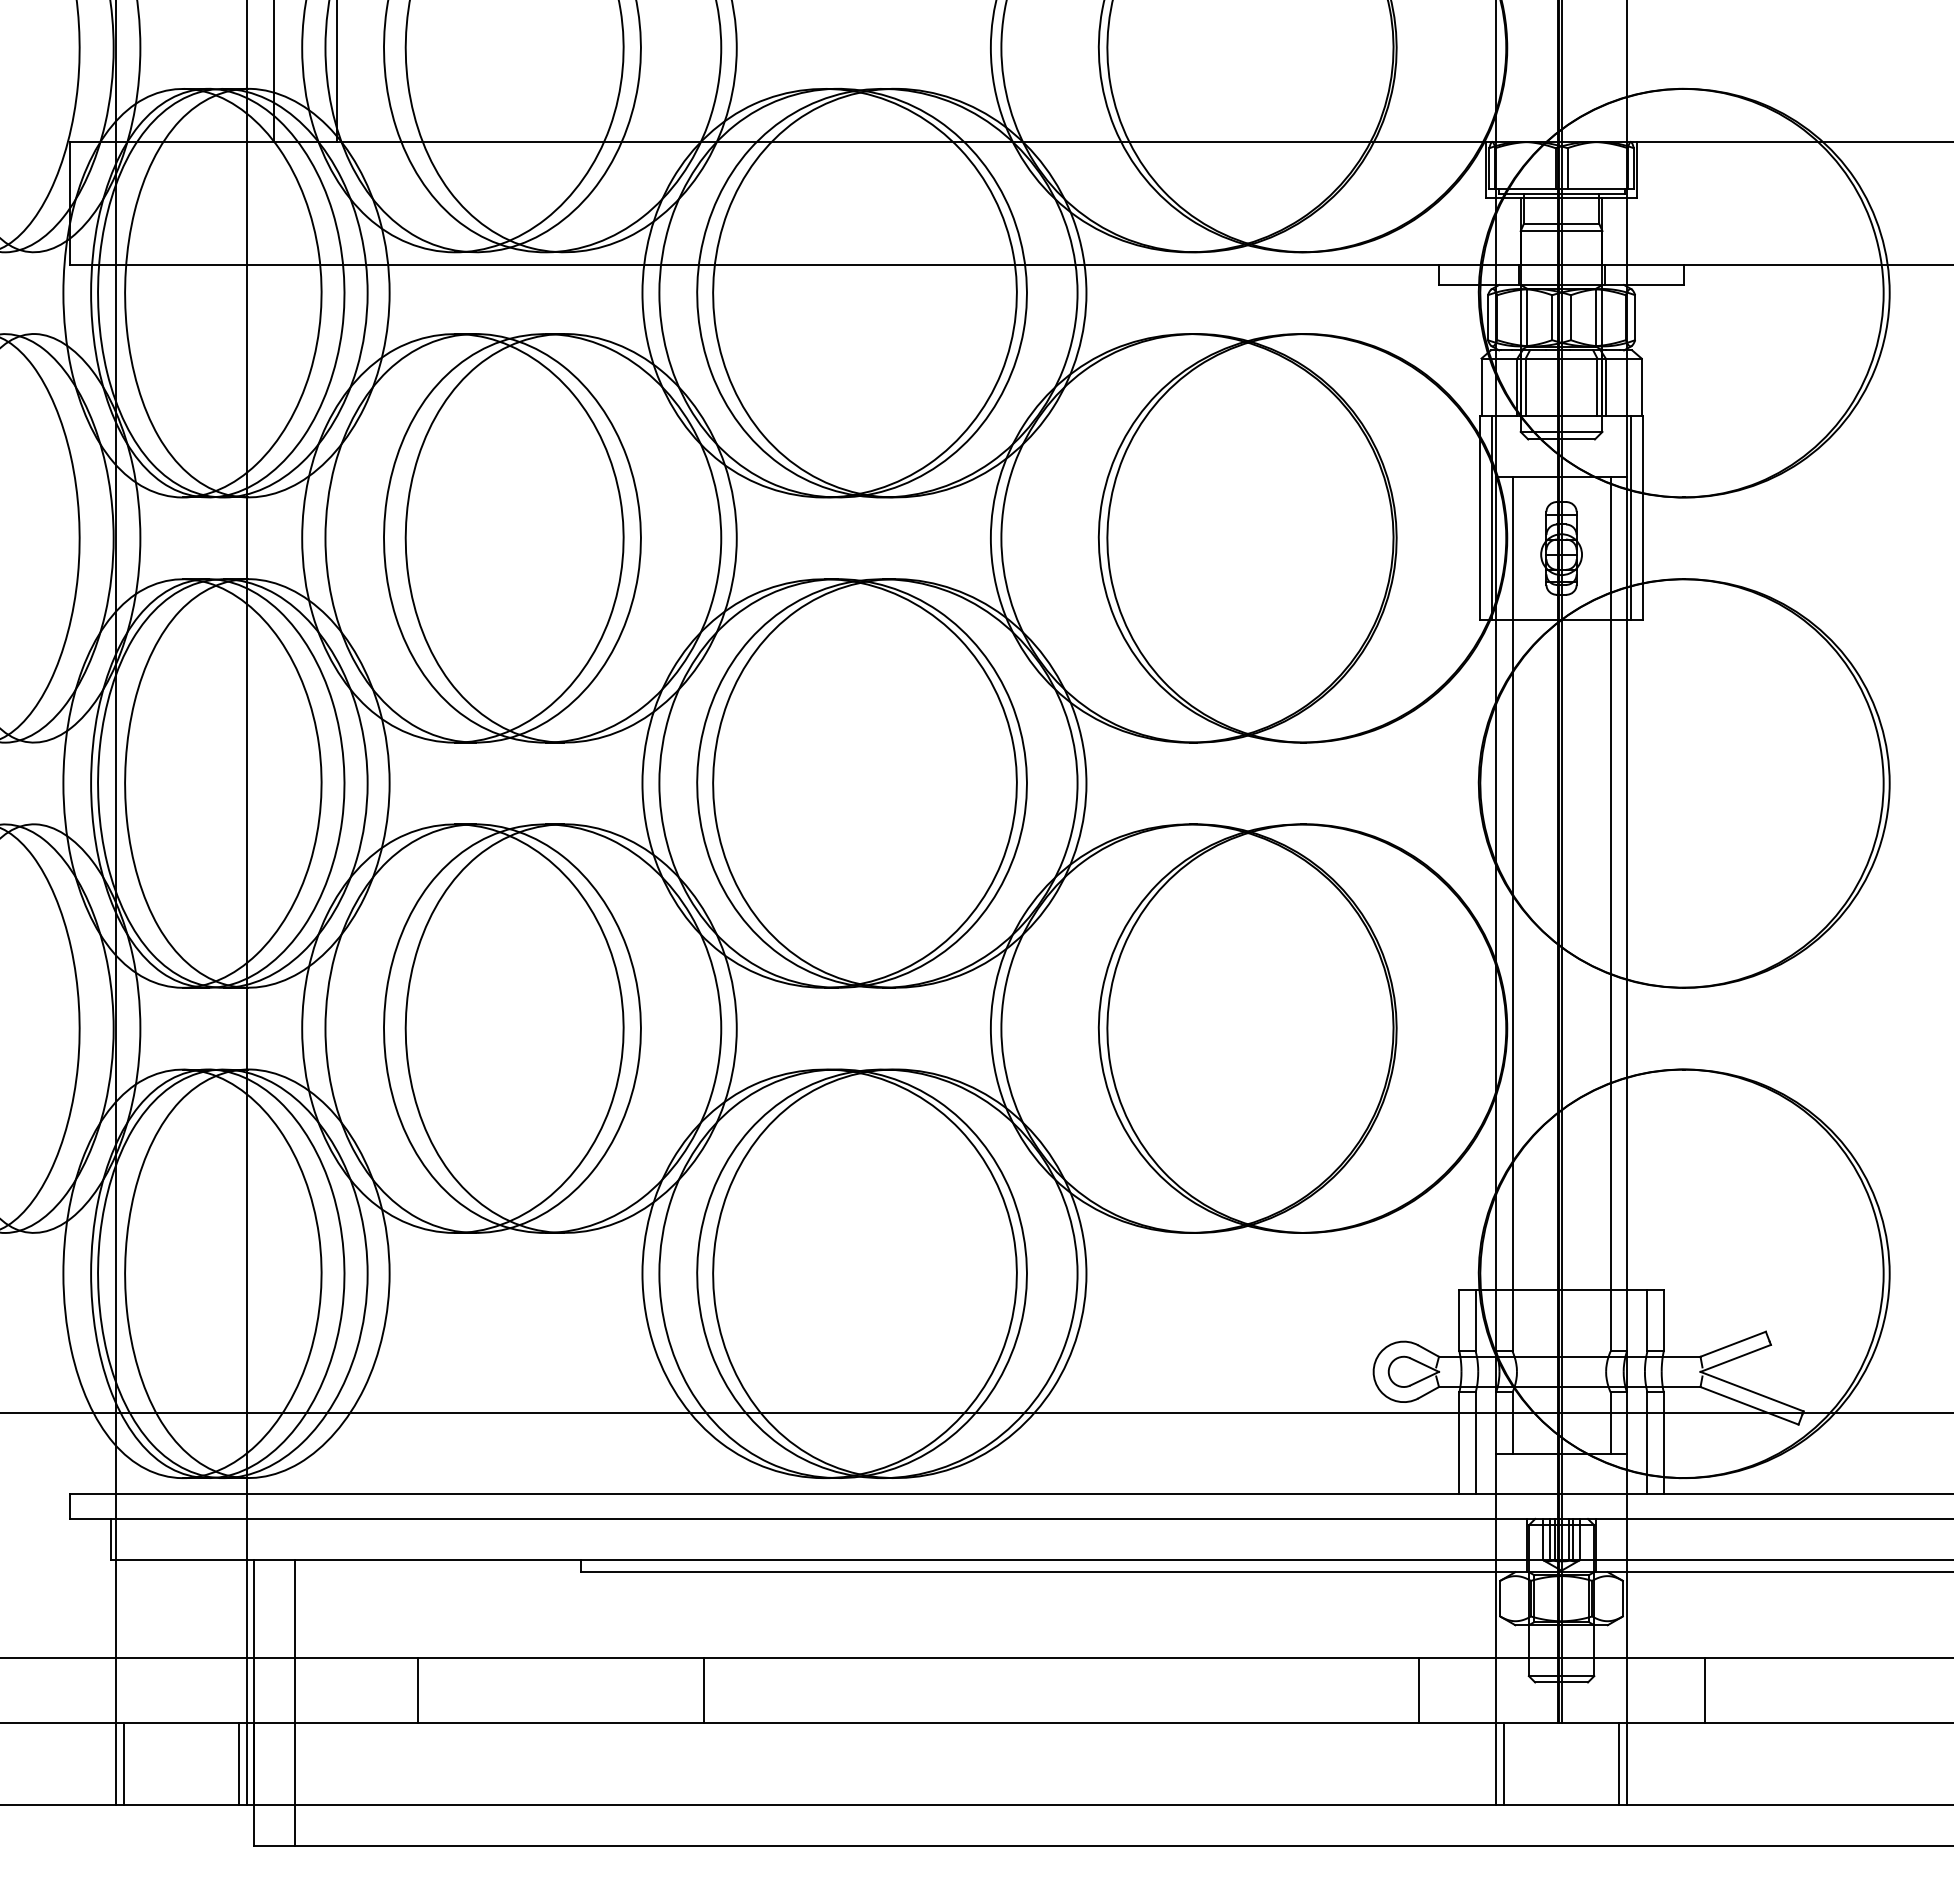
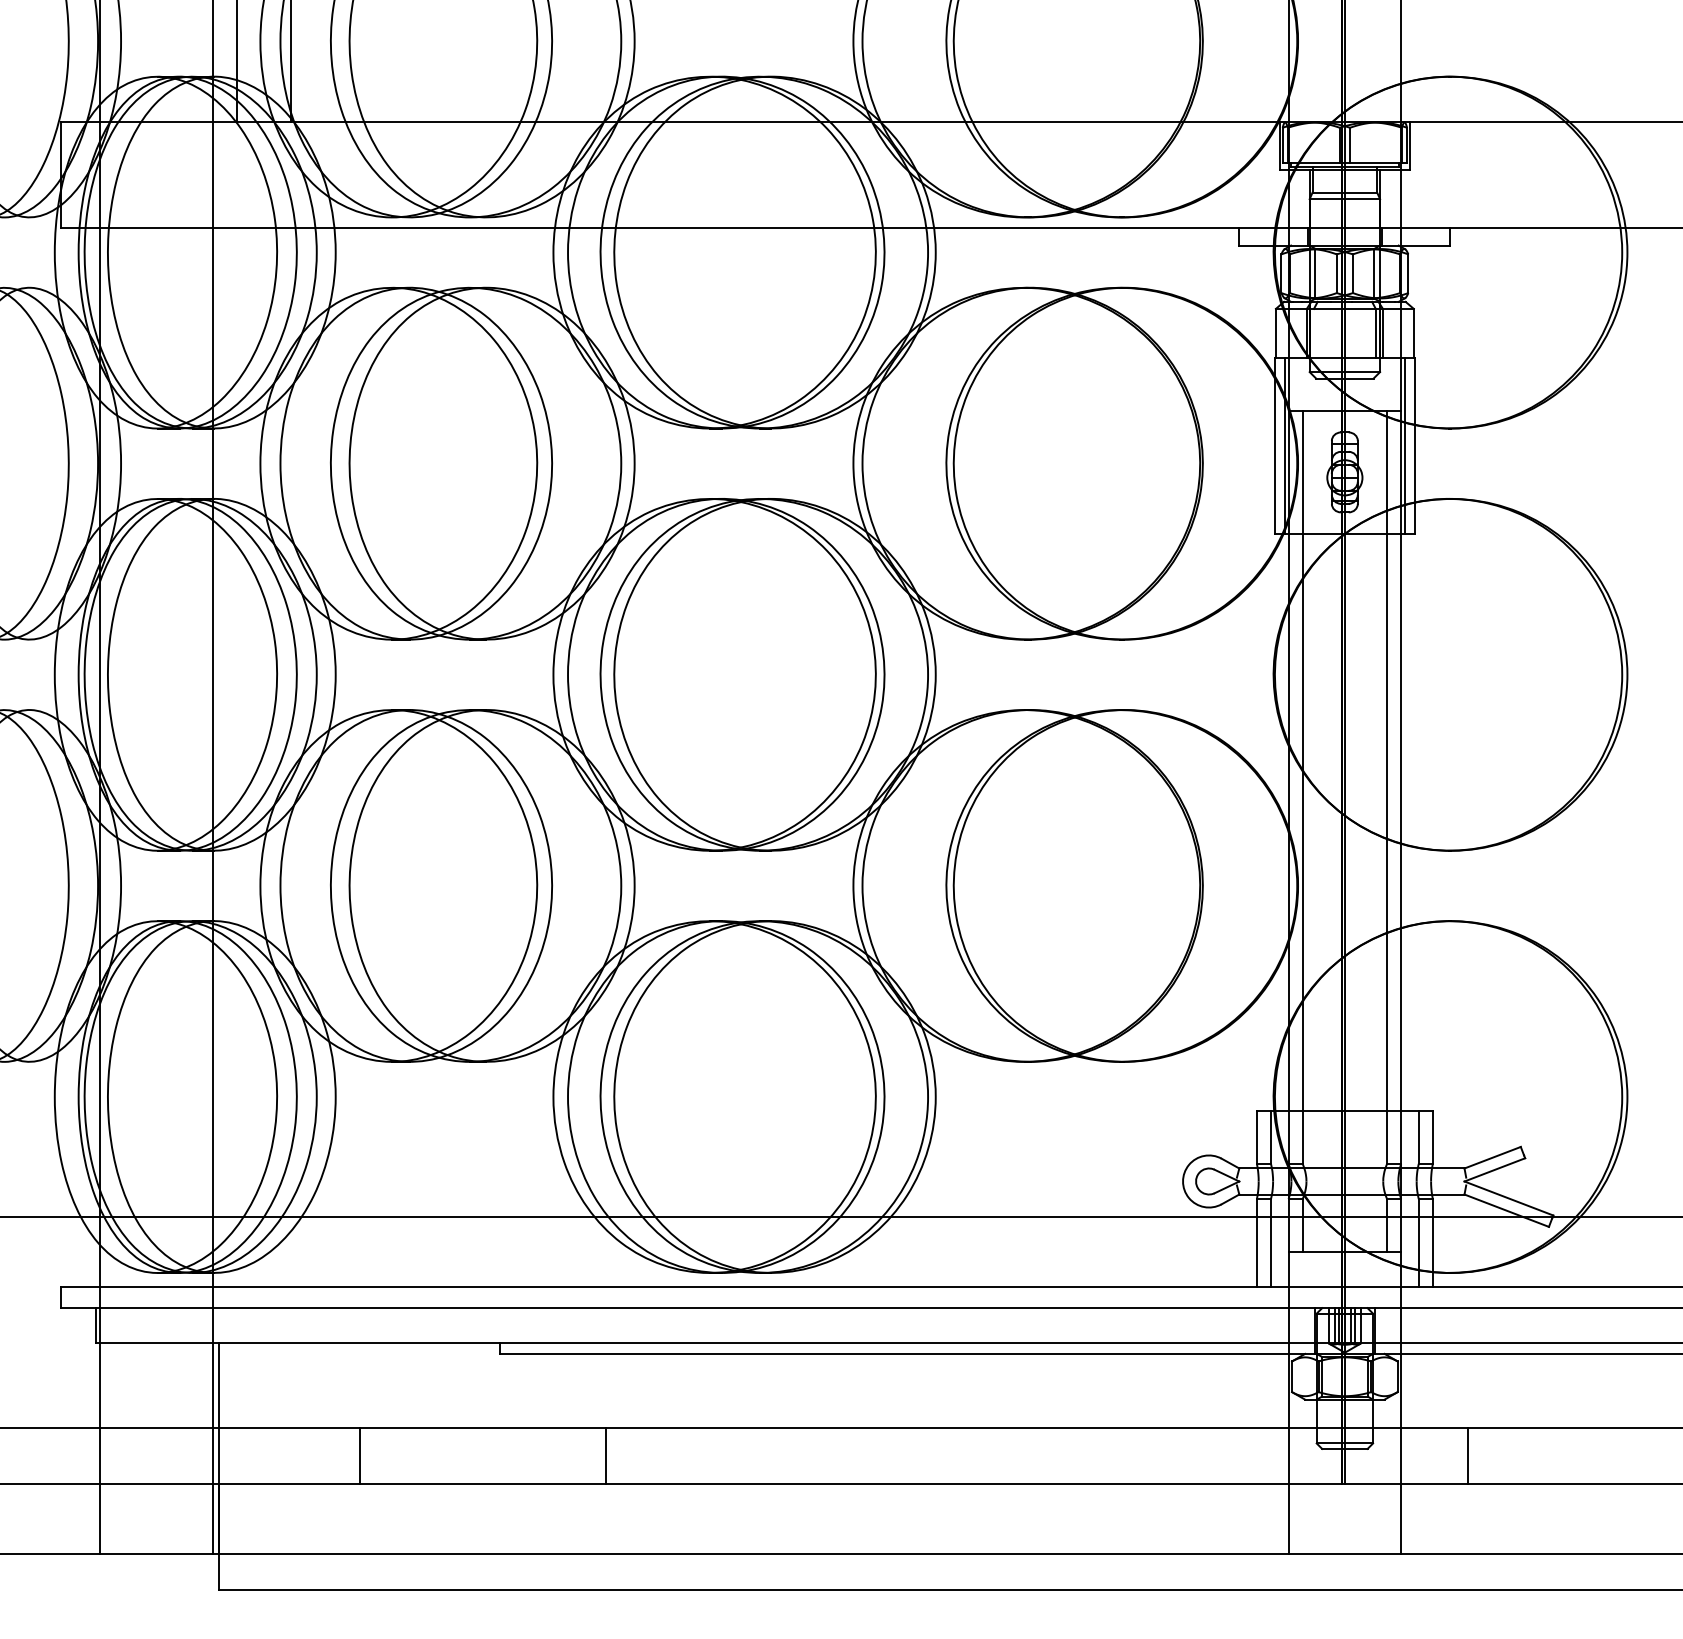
line: (1525, 386) -> (1313, 332), removed
line: (1418, 1690) -> (1221, 1455), removed
line: (294, 1702) -> (253, 1466), removed
line: (124, 1764) -> (107, 1519), removed
line: (238, 1764) -> (205, 1519), removed
line: (1504, 1764) -> (1295, 1519), removed
line: (1618, 1764) -> (1393, 1519), removed

